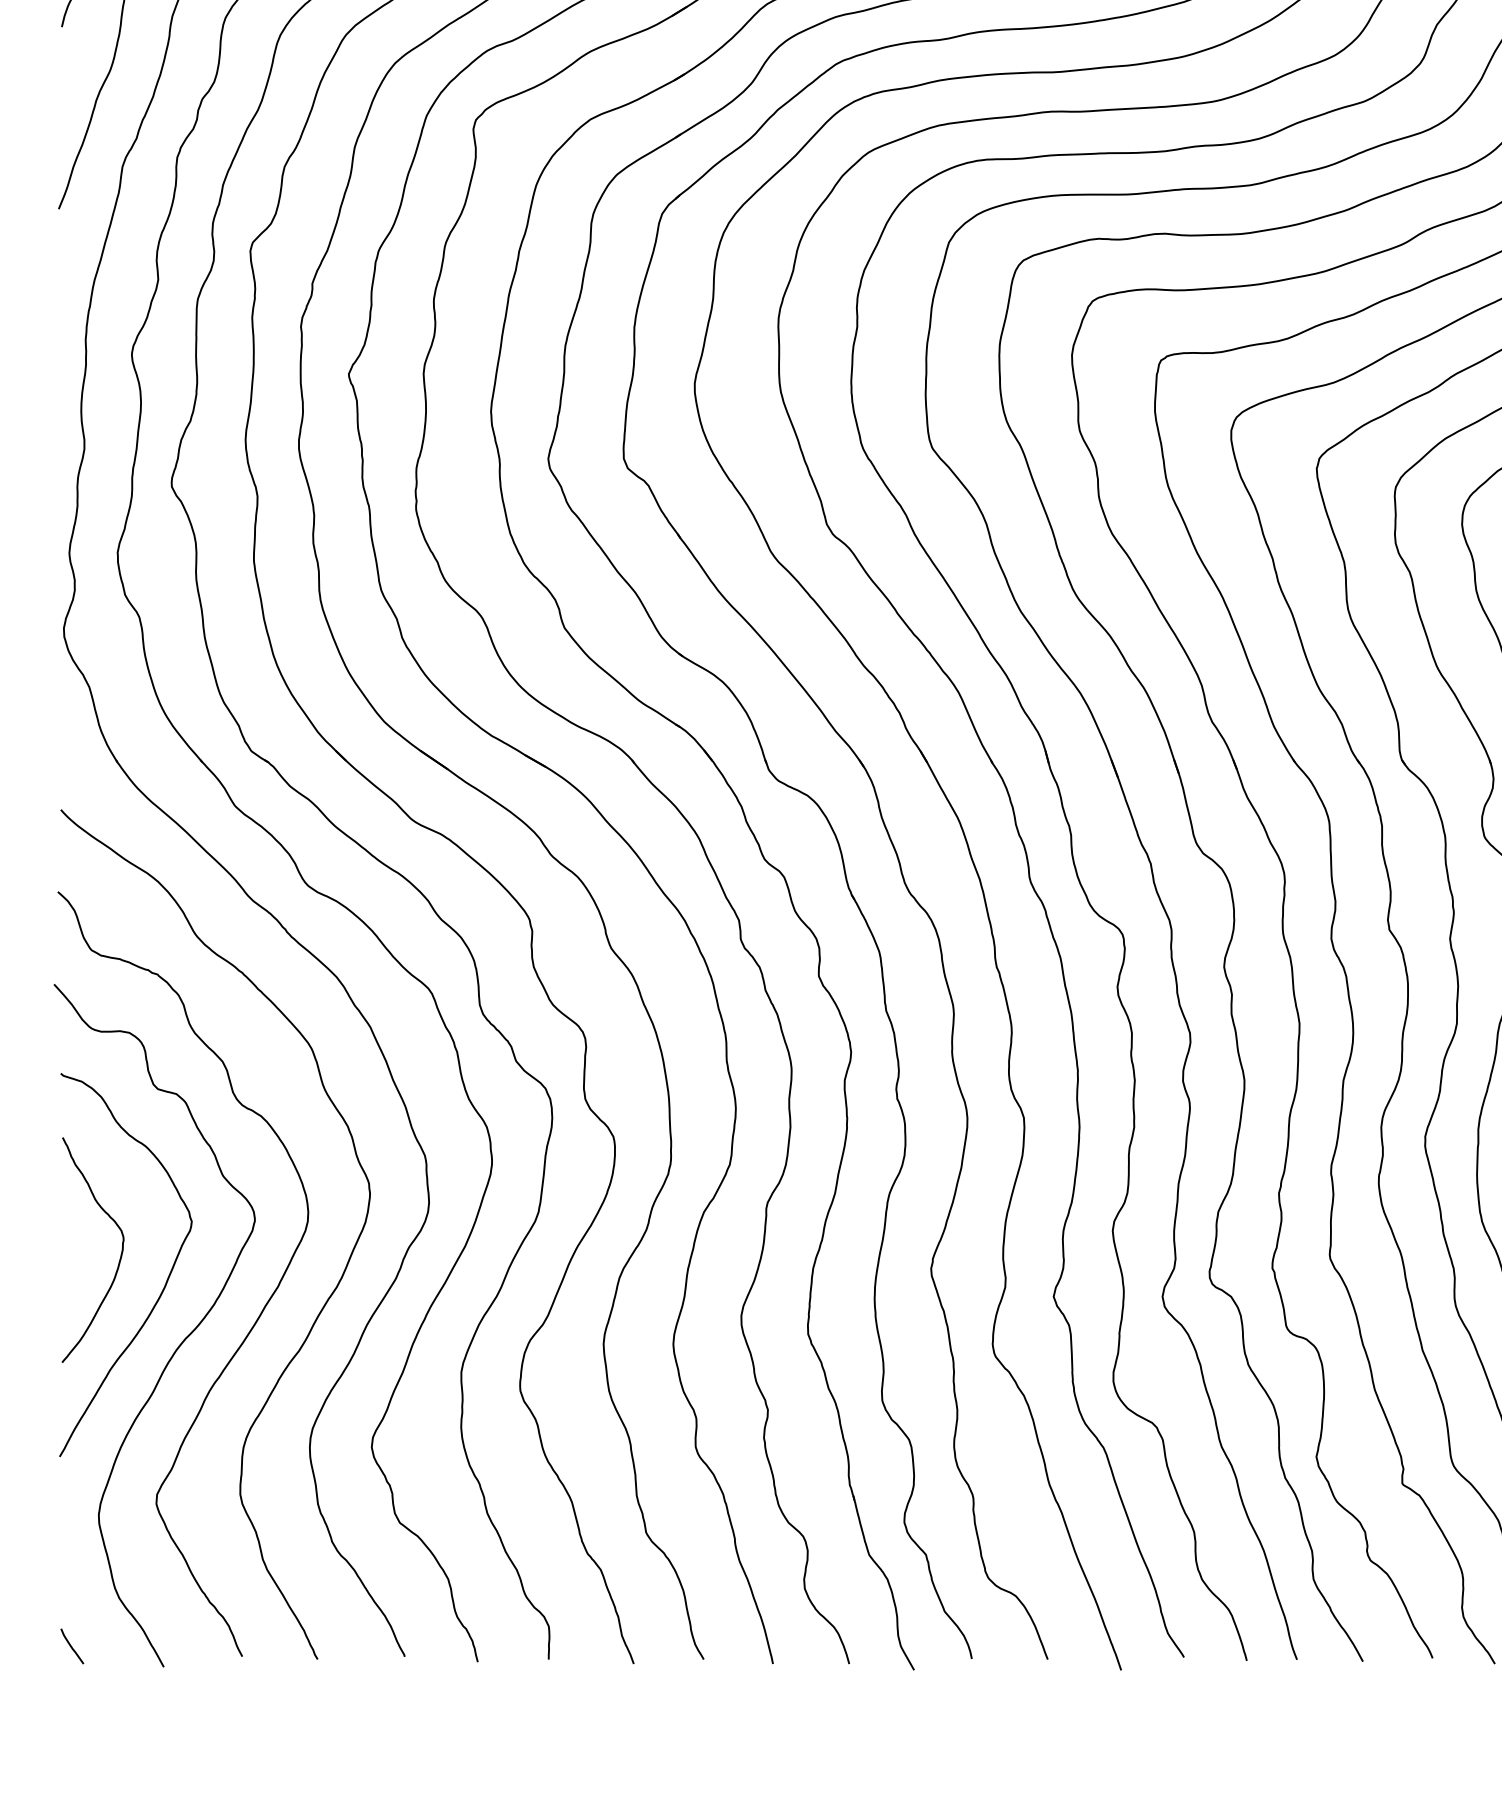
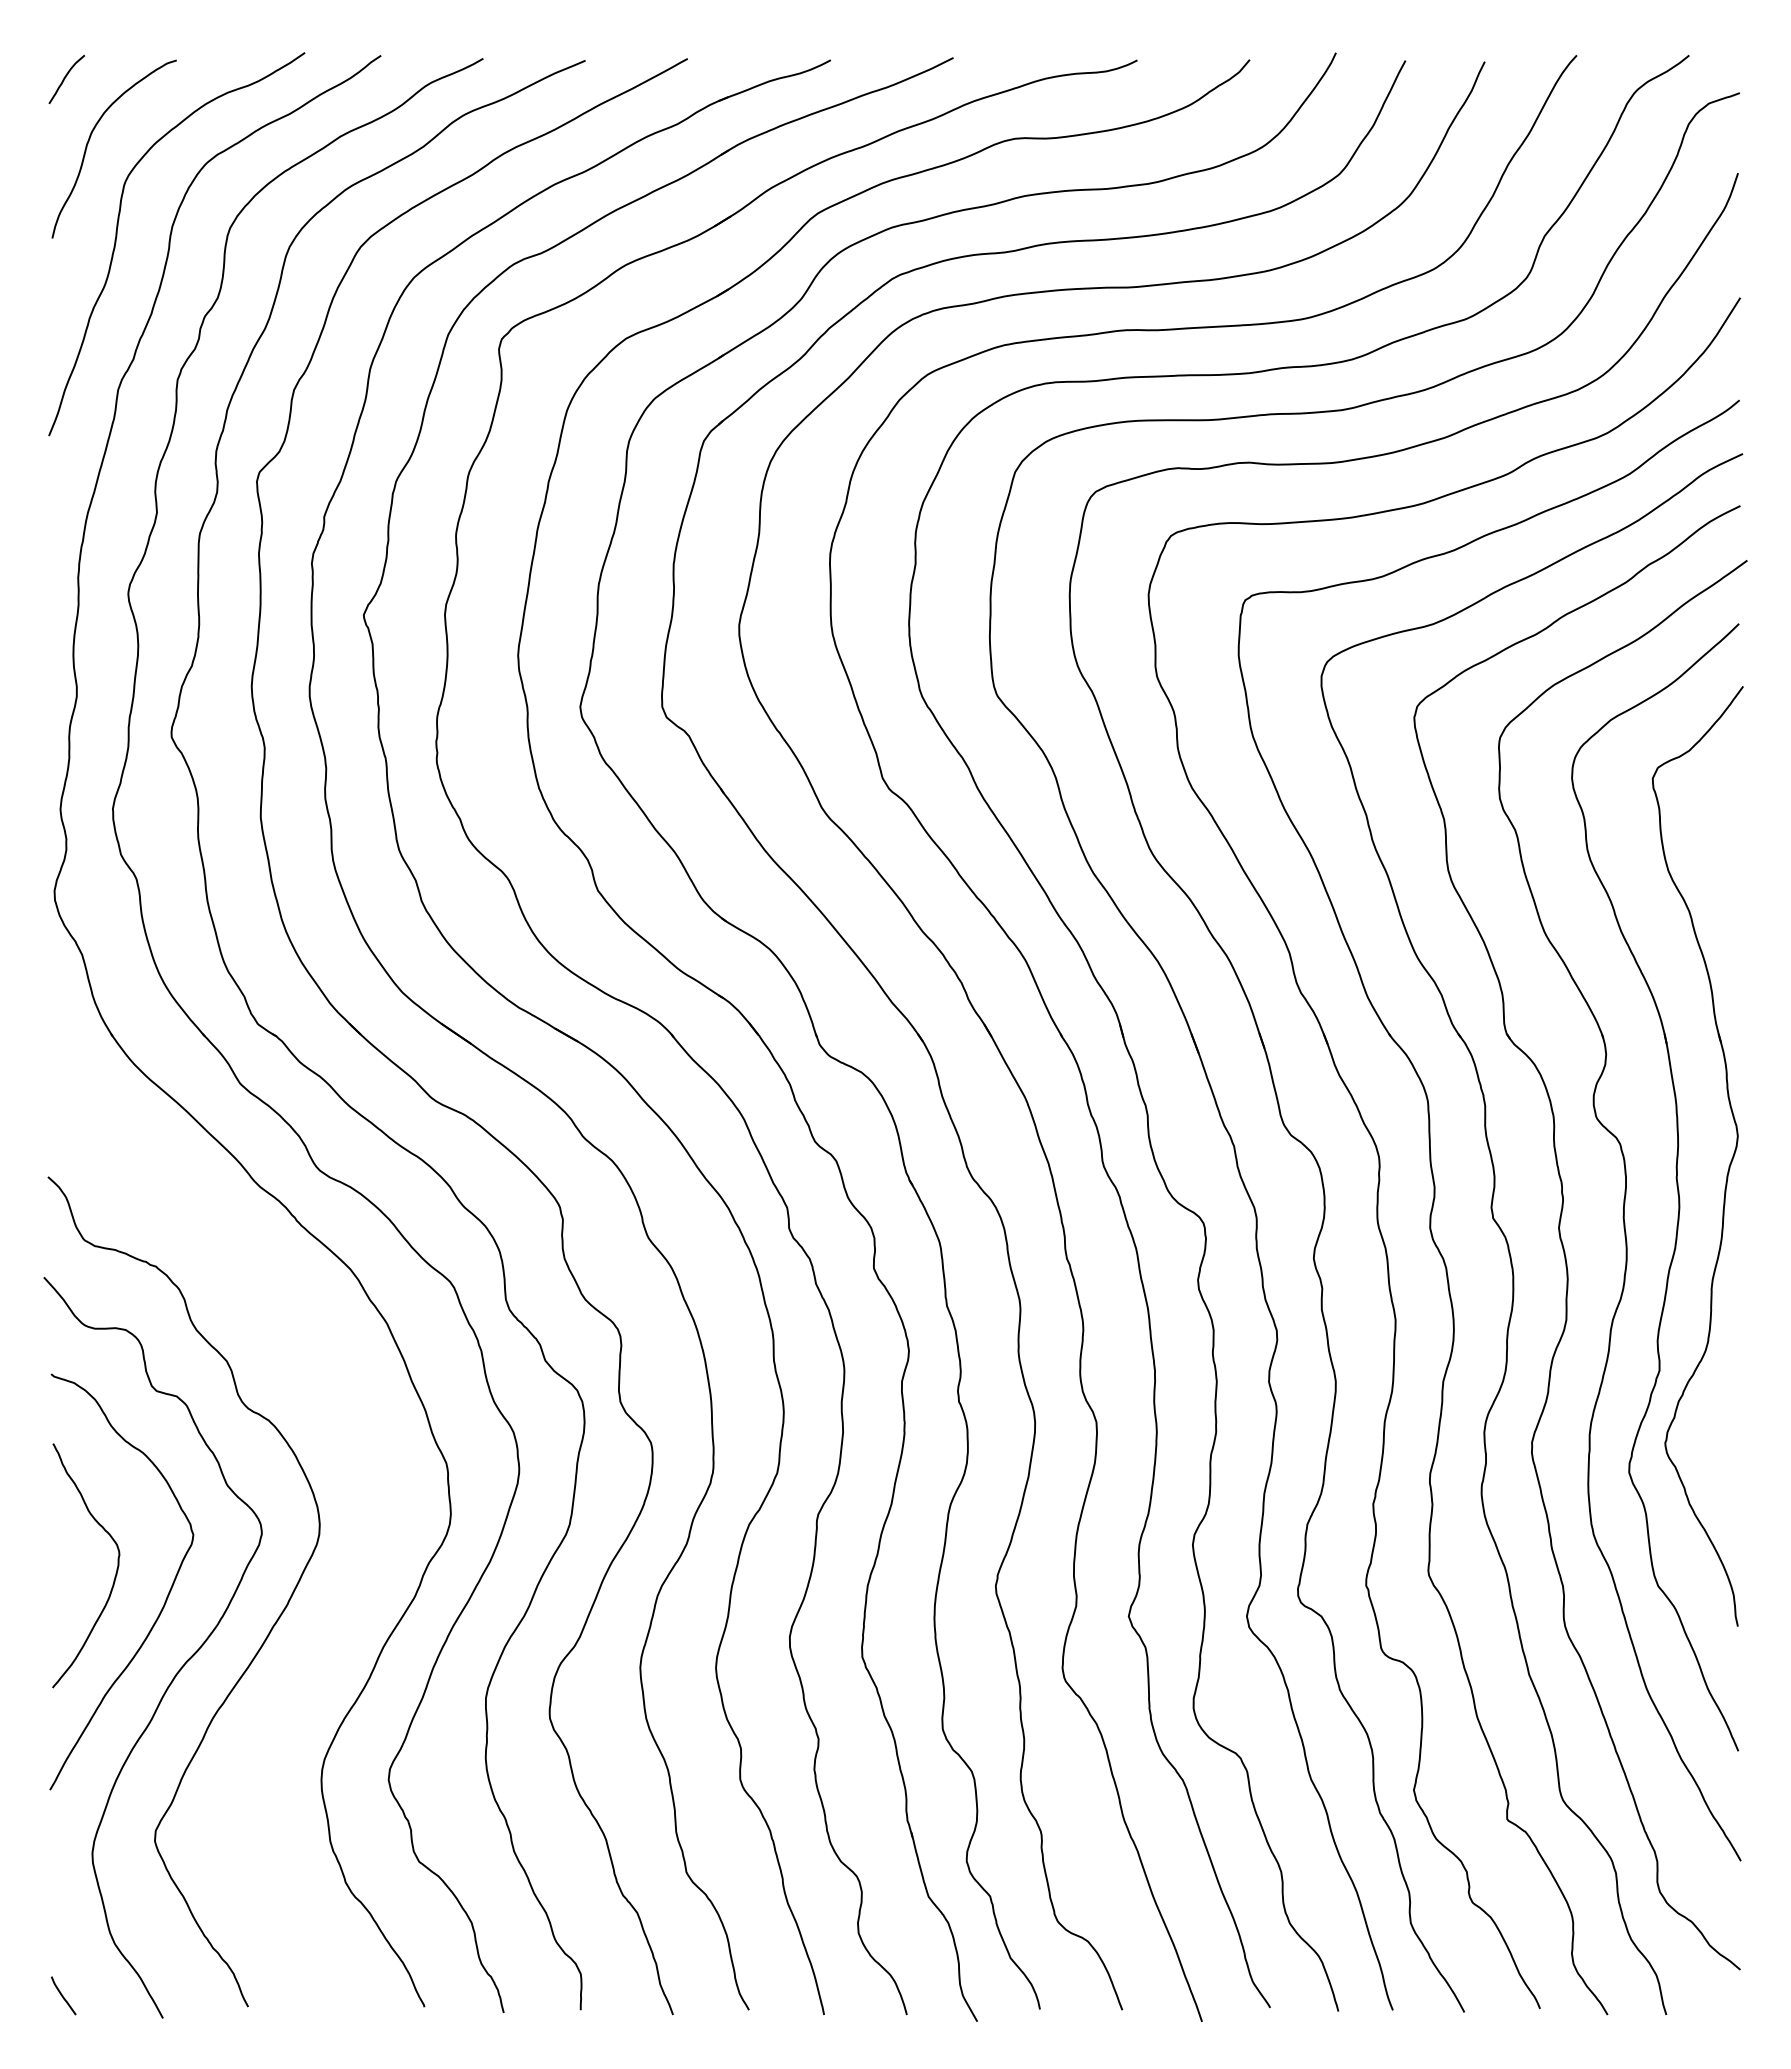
curve: (326, 1300) -> (339, 1620), removed

